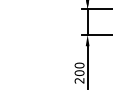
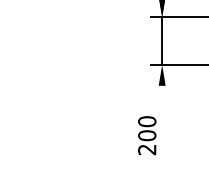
line: (87, 67) -> (161, 125), removed

